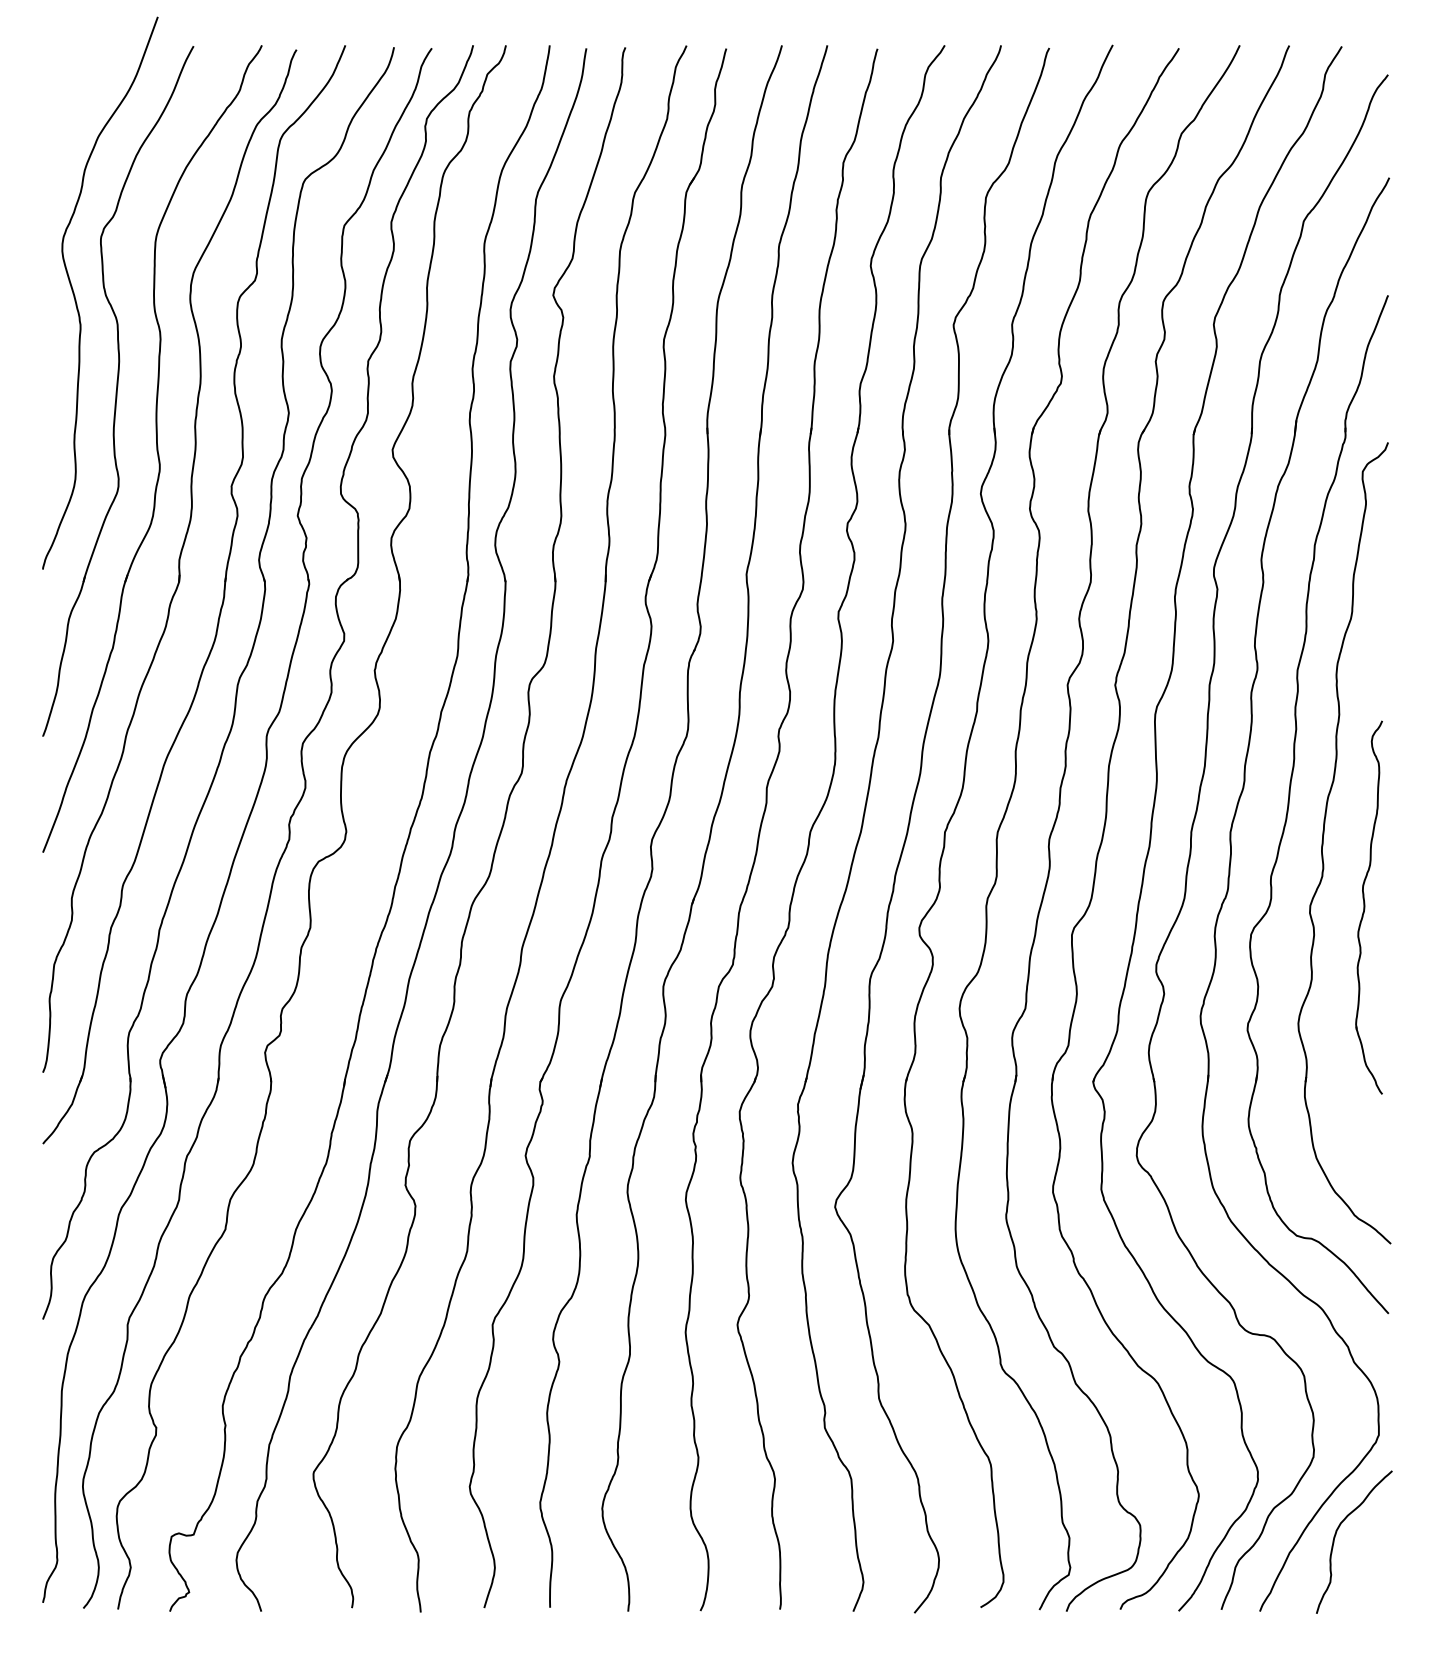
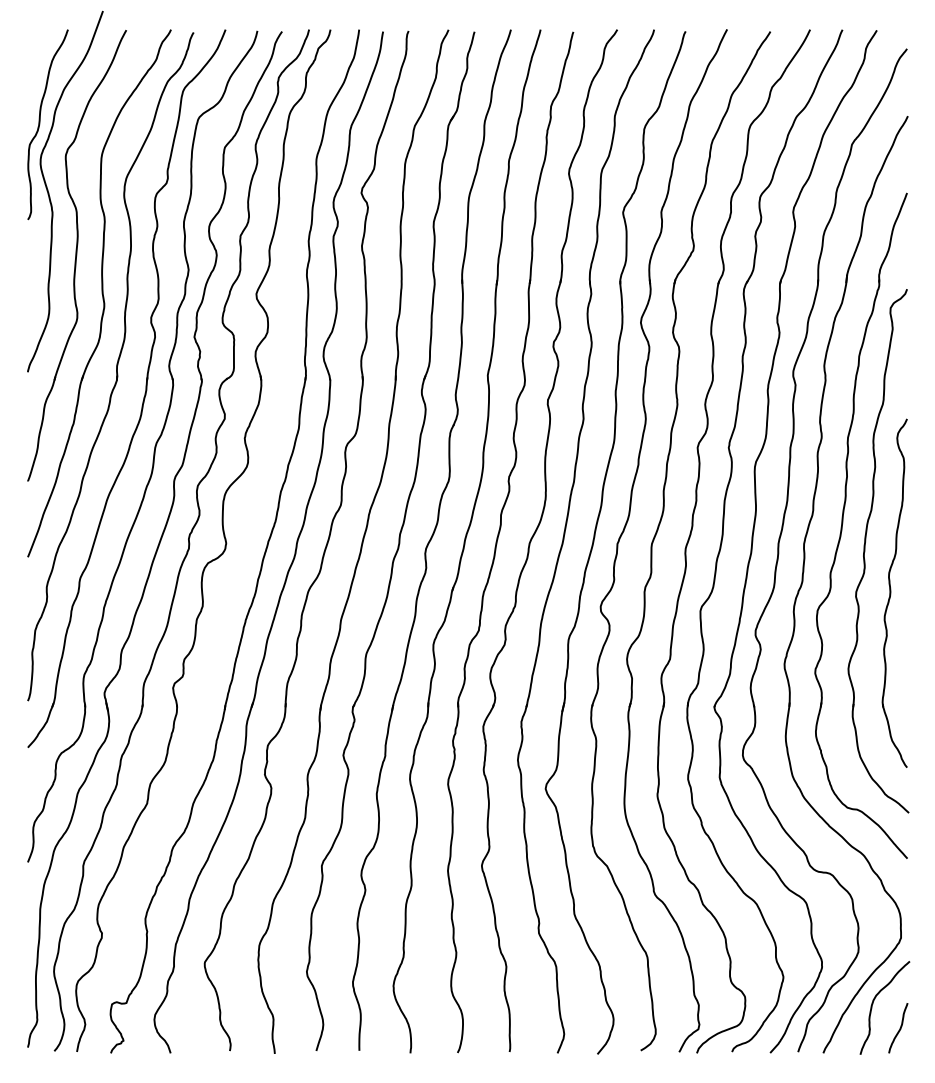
curve: (62, 190) -> (40, 124), added
part: (1368, 906) -> (894, 592), size x1.43
curve: (1376, 1573) -> (899, 1028), added

